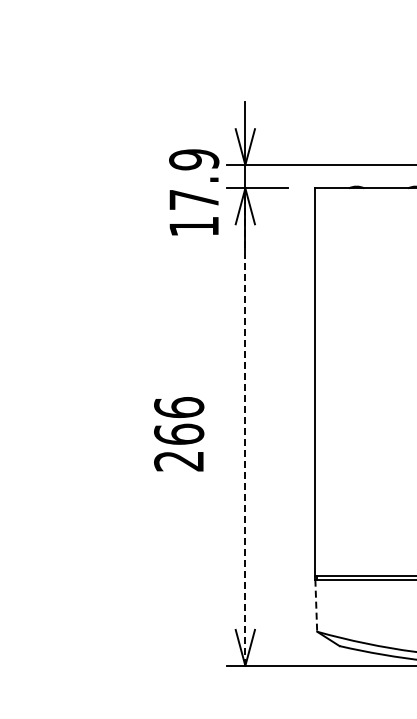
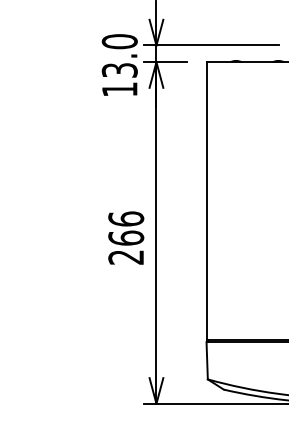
text: (194, 179) -> (120, 55), 17.9 -> 13.0
line: (245, 427) -> (156, 233), dashed -> solid
text: (179, 434) -> (126, 238), moved
line: (316, 606) -> (207, 361), dashed -> solid

